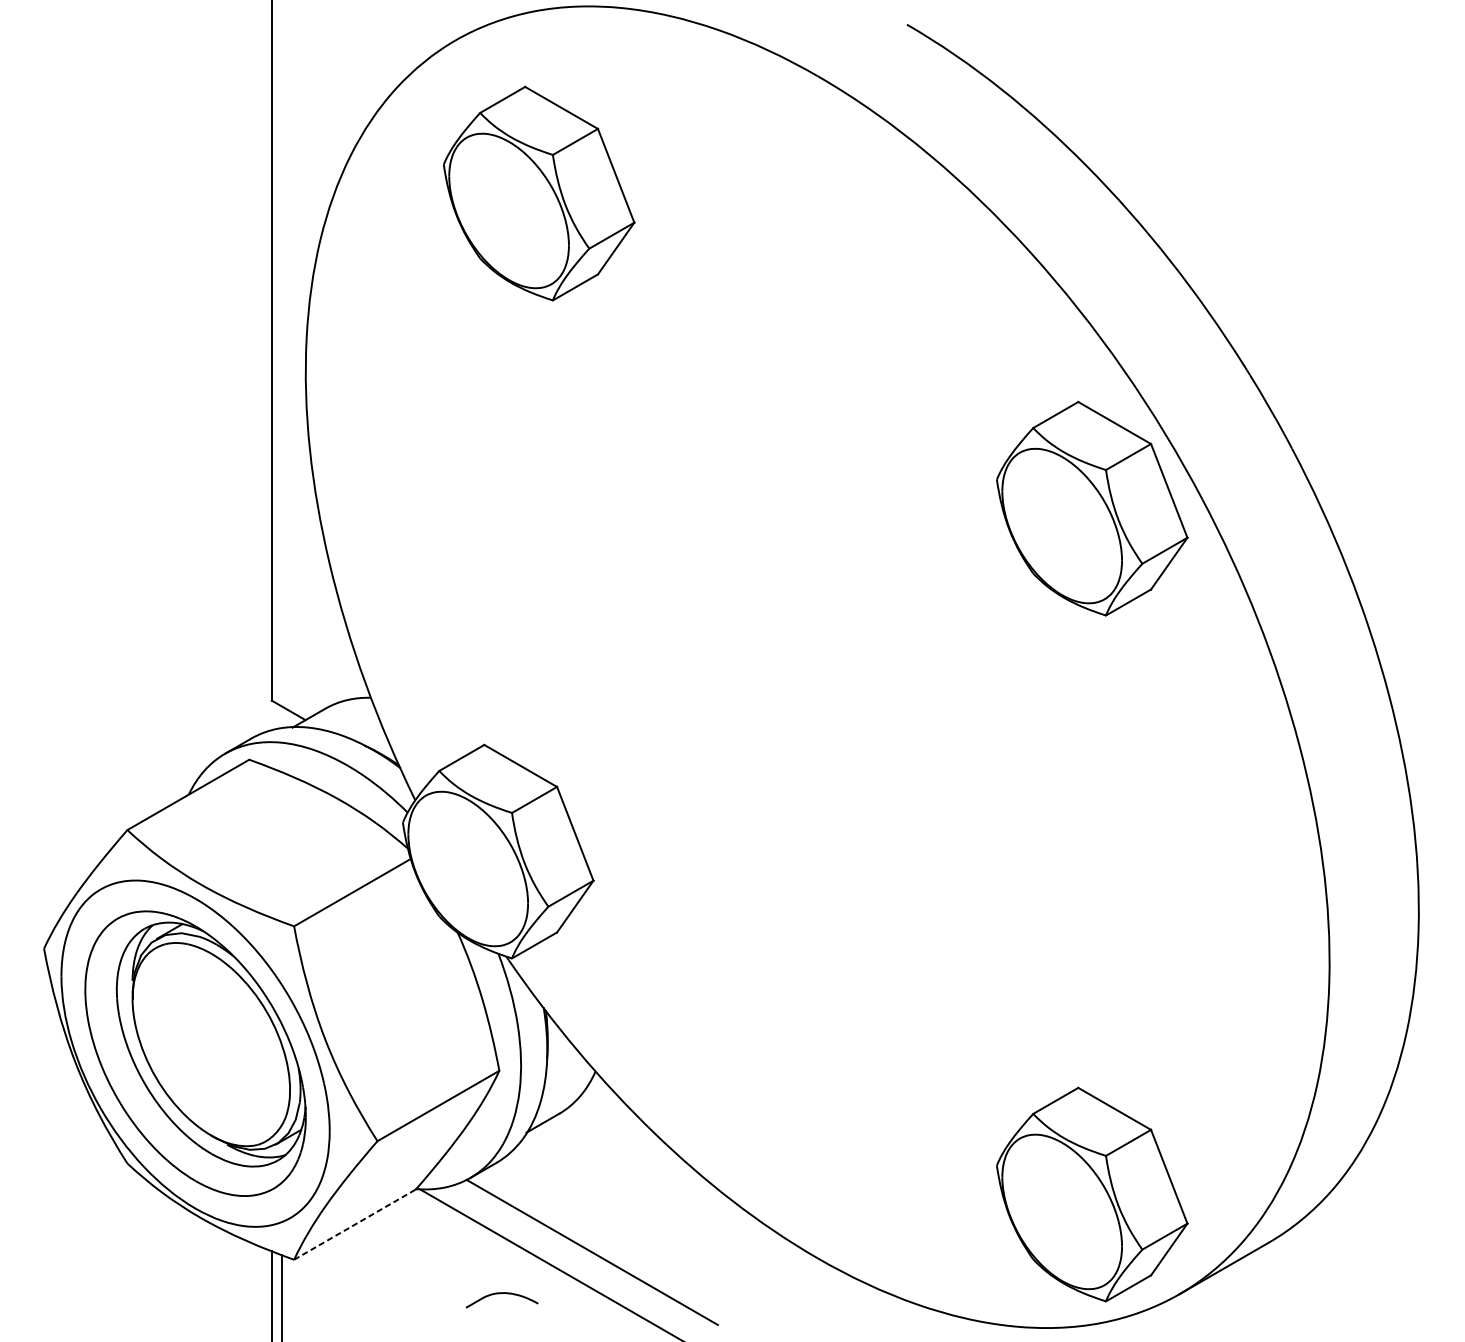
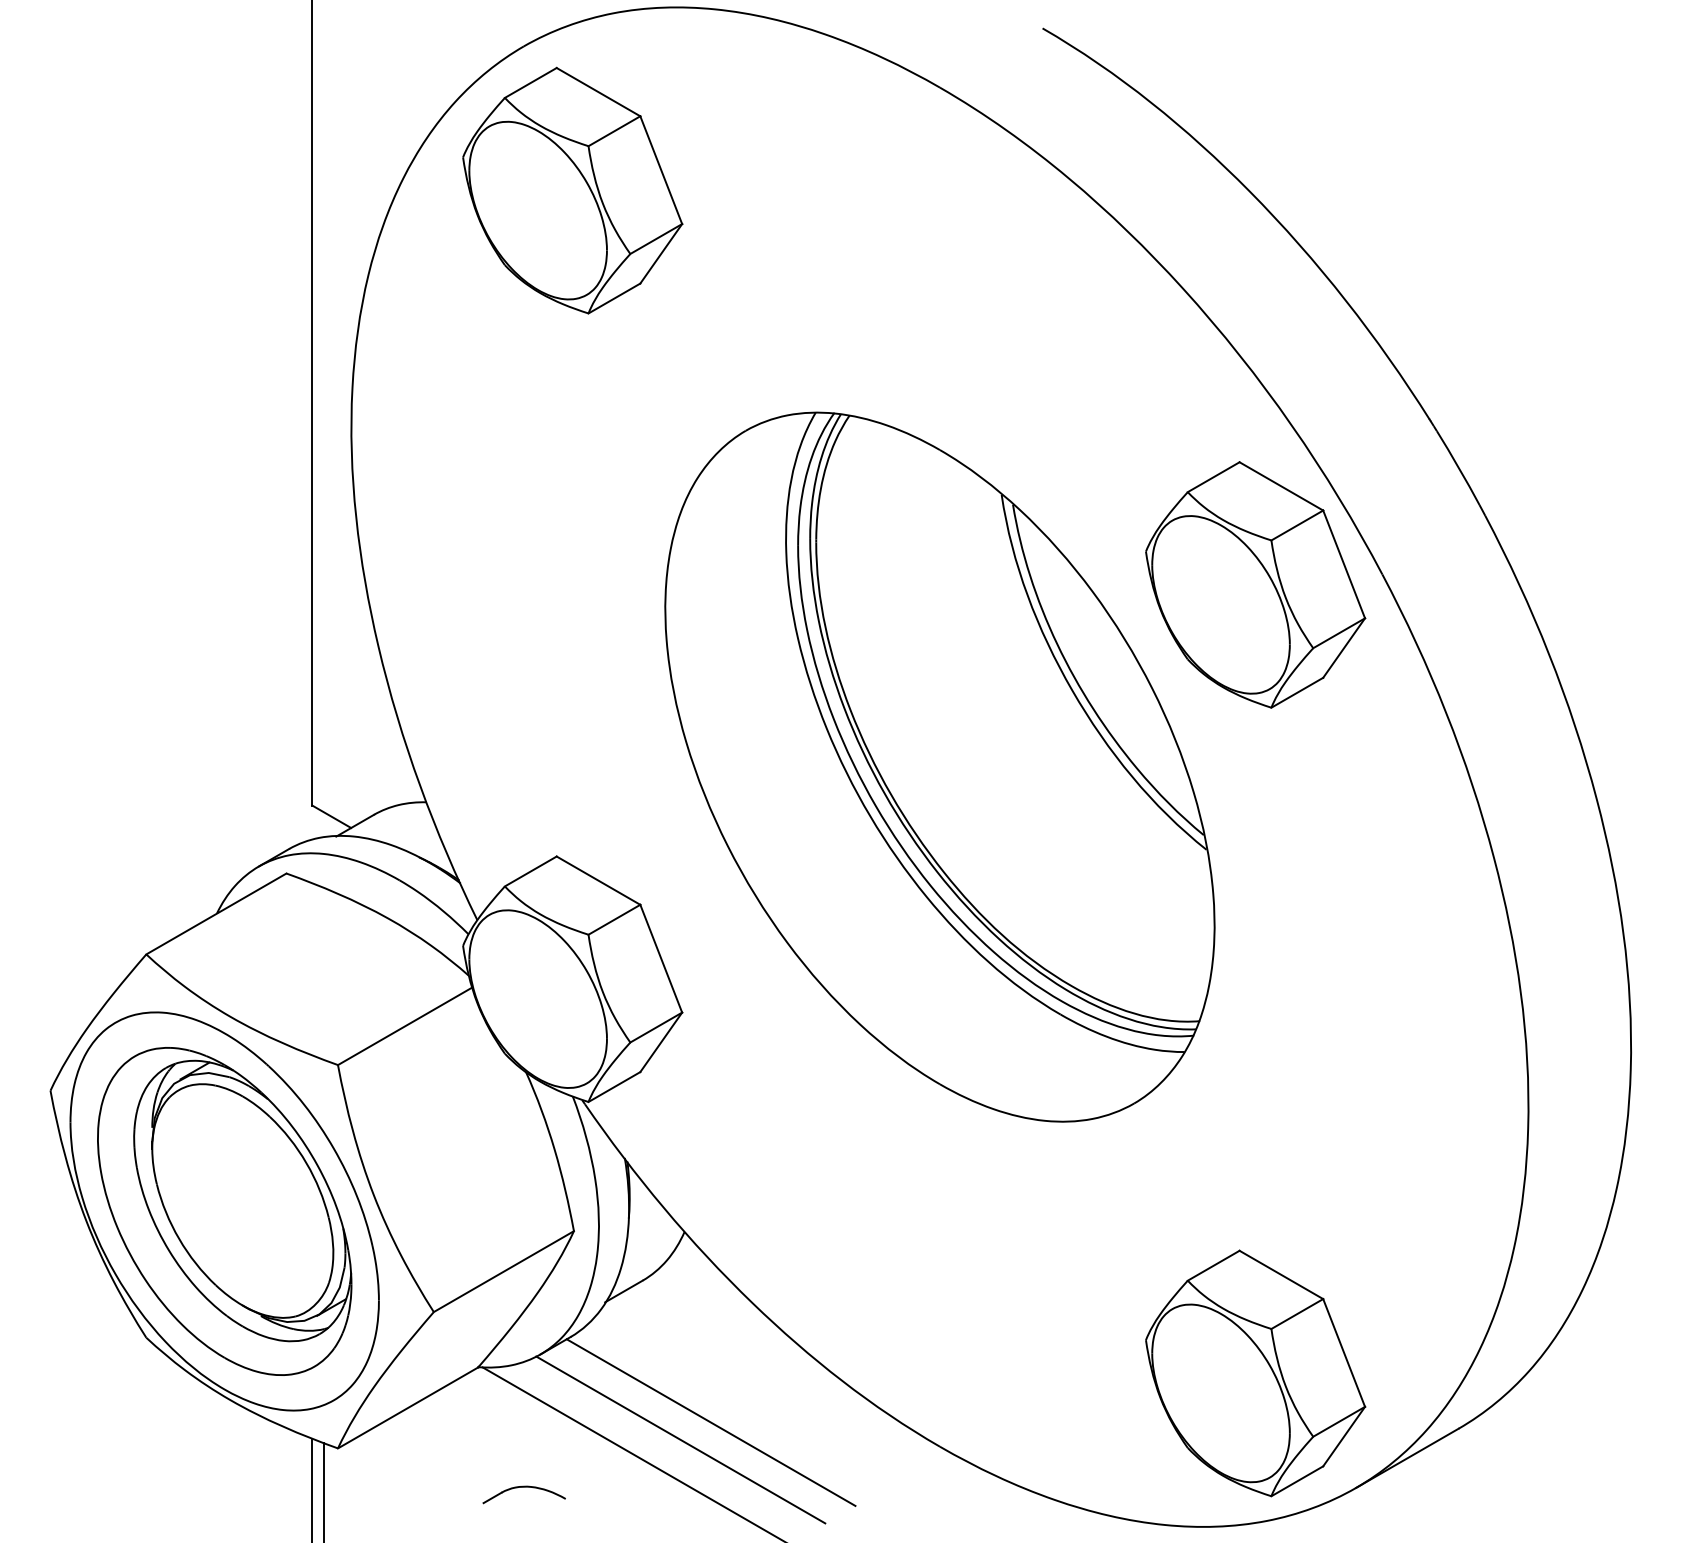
part: (538, 193) -> (572, 190), moved
part: (817, 666) -> (939, 766), added
line: (355, 1224) -> (408, 1407), dashed -> solid
line: (618, 1237) -> (710, 1422), added
part: (501, 1293) -> (523, 1487), moved

